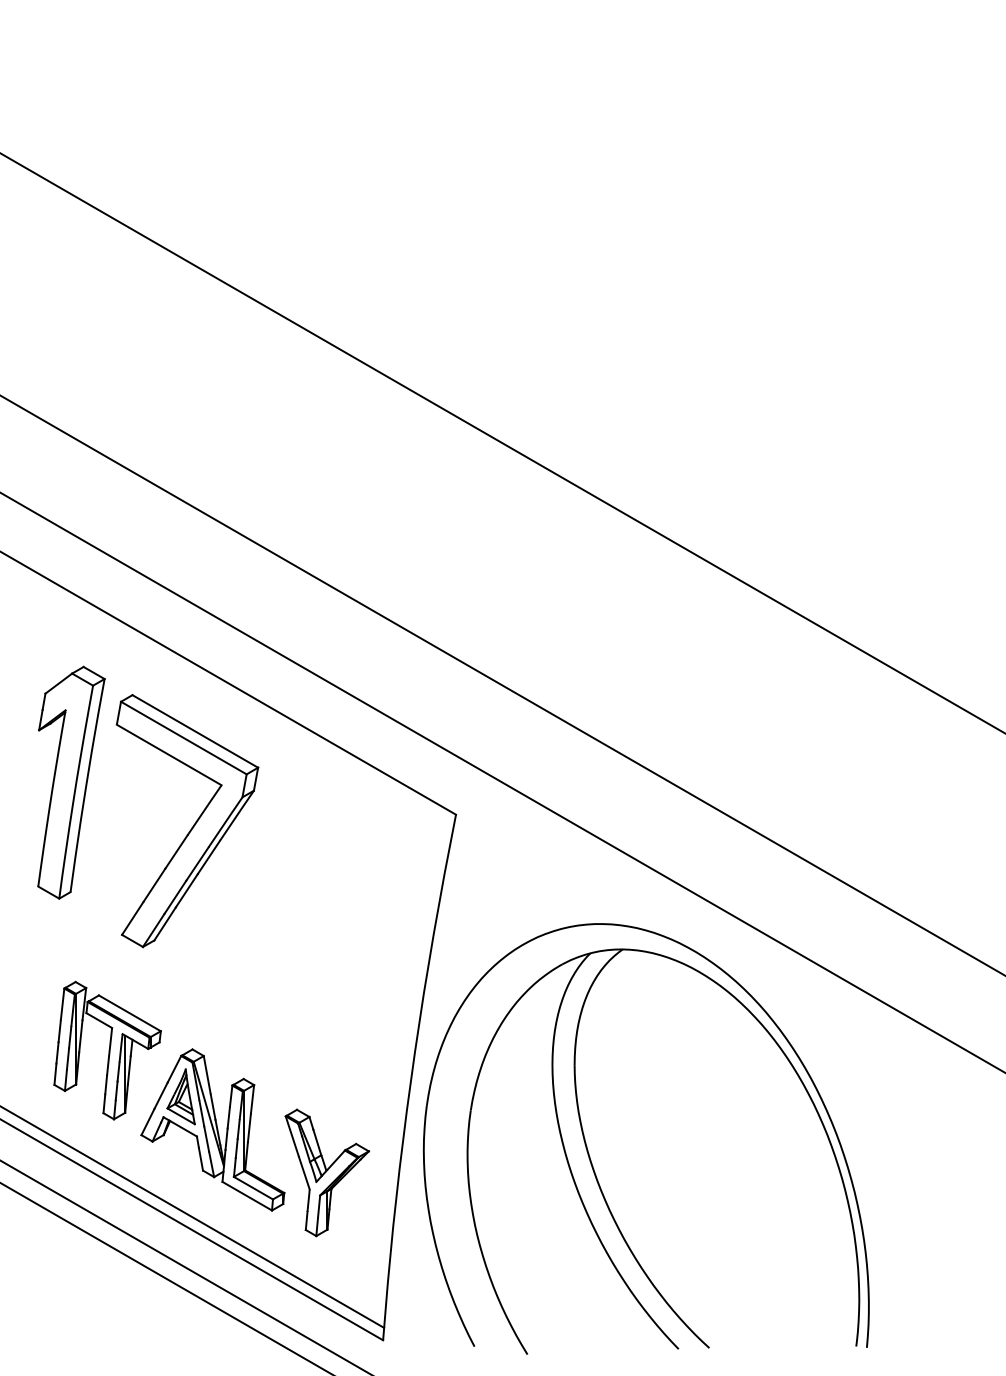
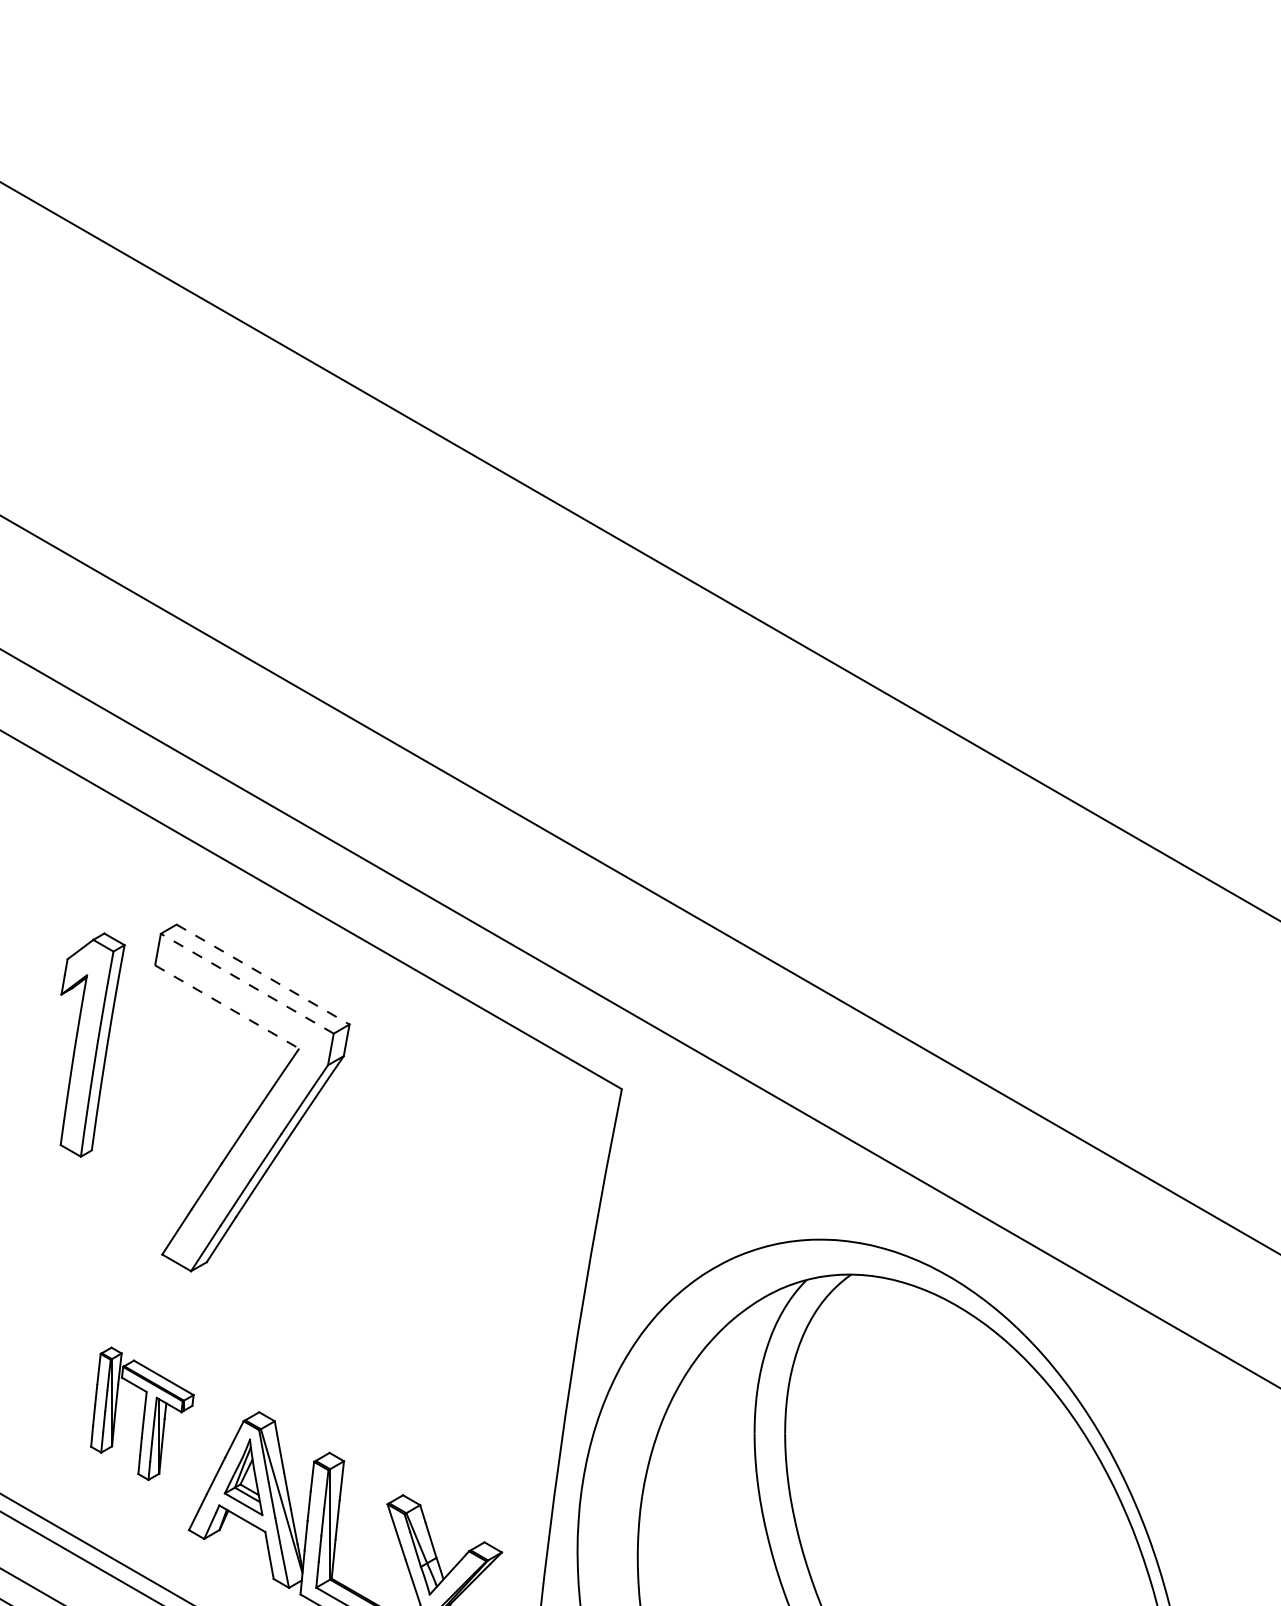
line: (195, 731) -> (263, 974), solid -> dashed
line: (183, 738) -> (246, 984), solid -> dashed
line: (169, 755) -> (227, 1007), solid -> dashed
part: (71, 782) -> (92, 1044), size x0.7
part: (107, 1050) -> (142, 1413), size x0.7

